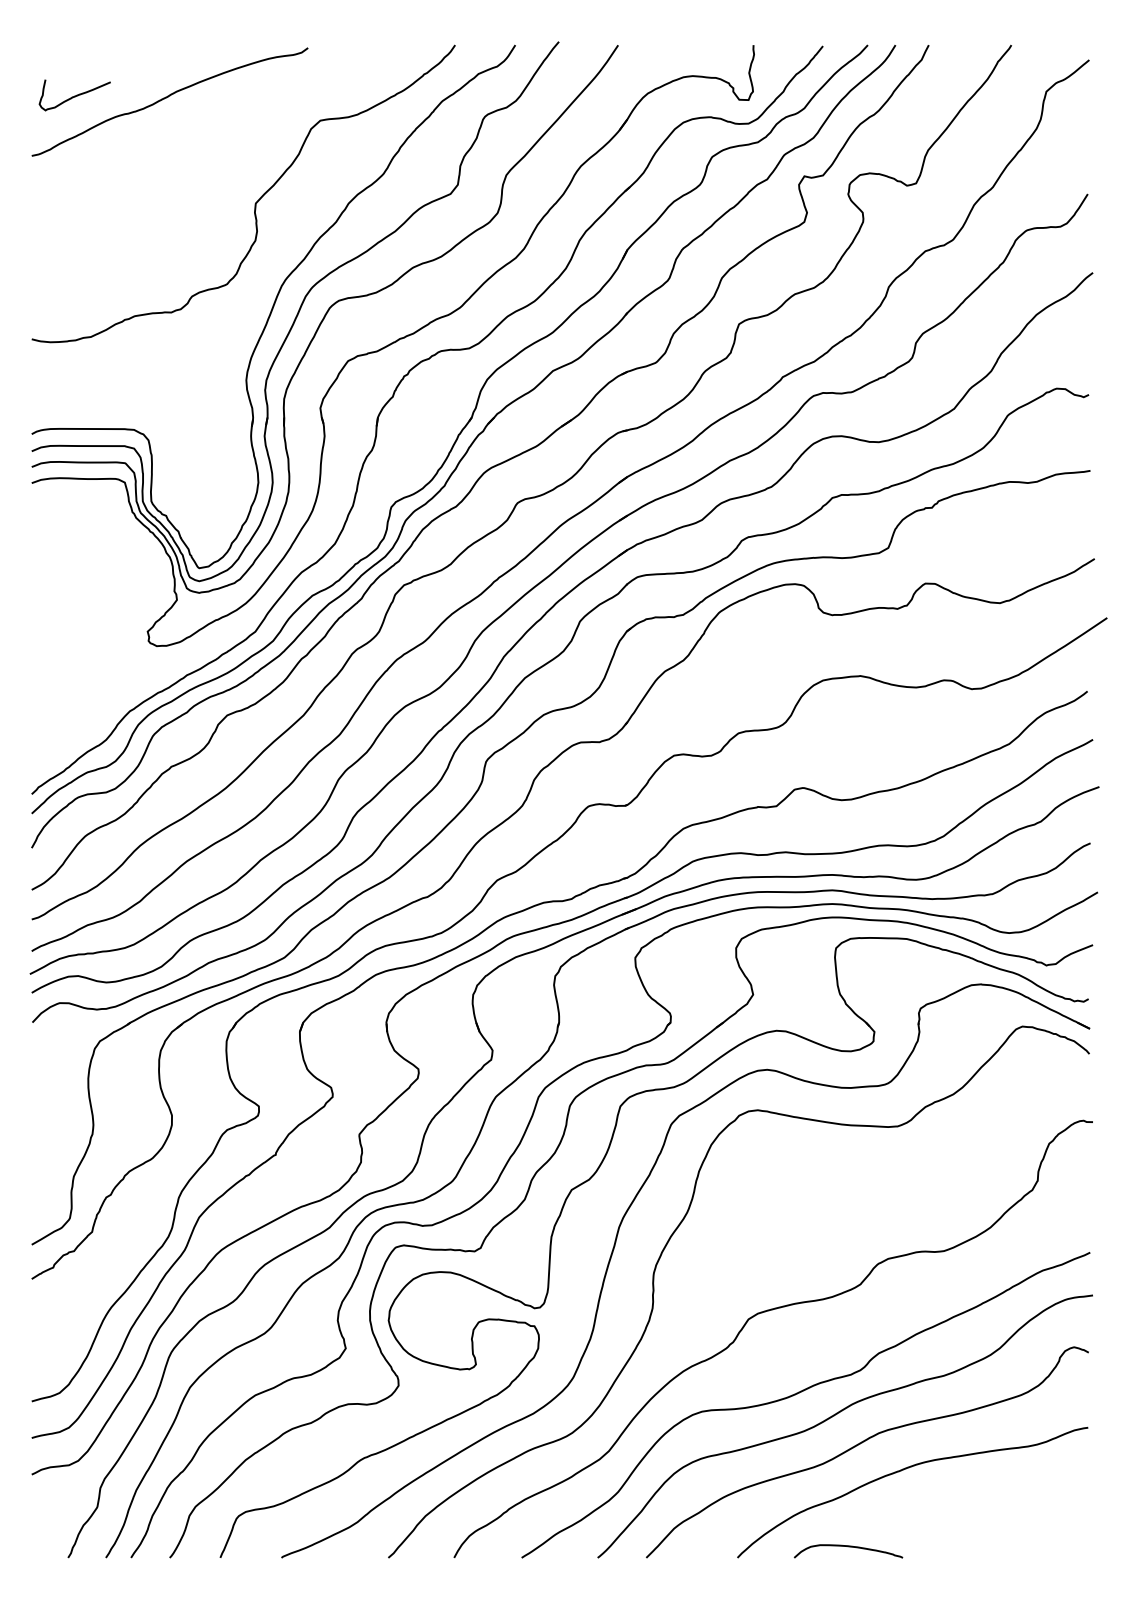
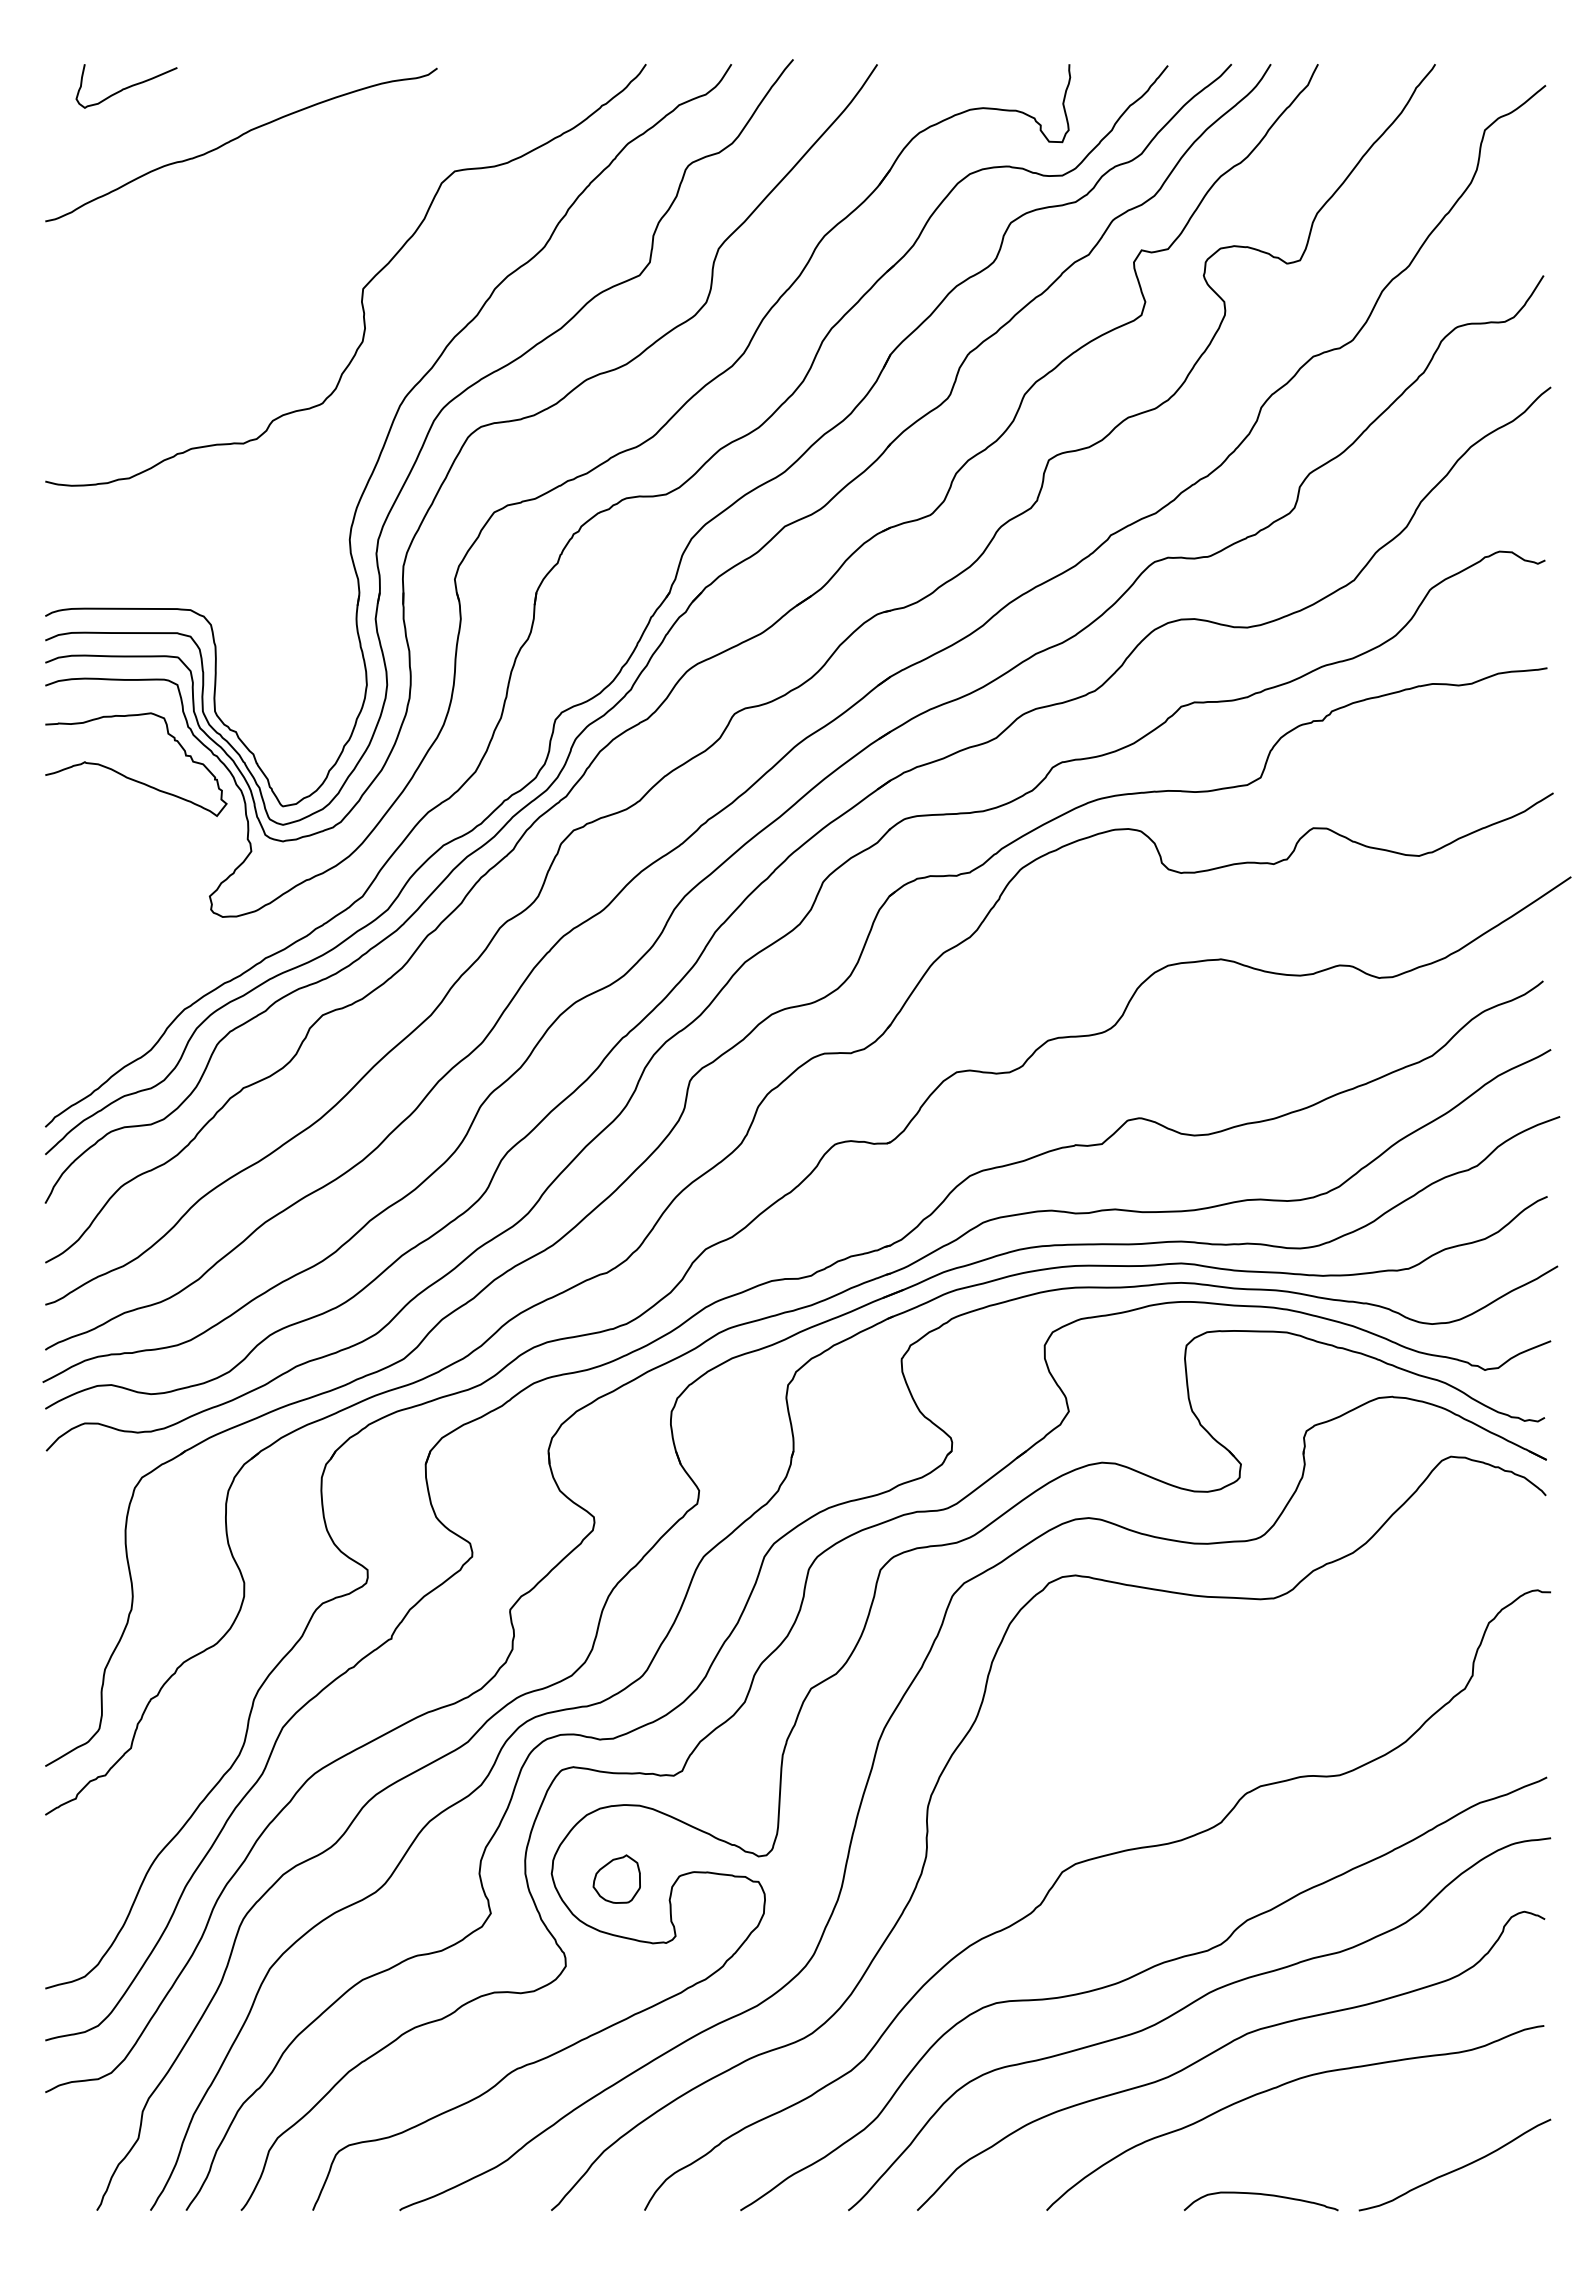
curve: (75, 95) -> (127, 86), moved
curve: (93, 548) -> (132, 778), added
part: (434, 1323) -> (616, 1878), added
curve: (1026, 1528) -> (1456, 2168), added
curve: (849, 1547) -> (1262, 2195), moved

